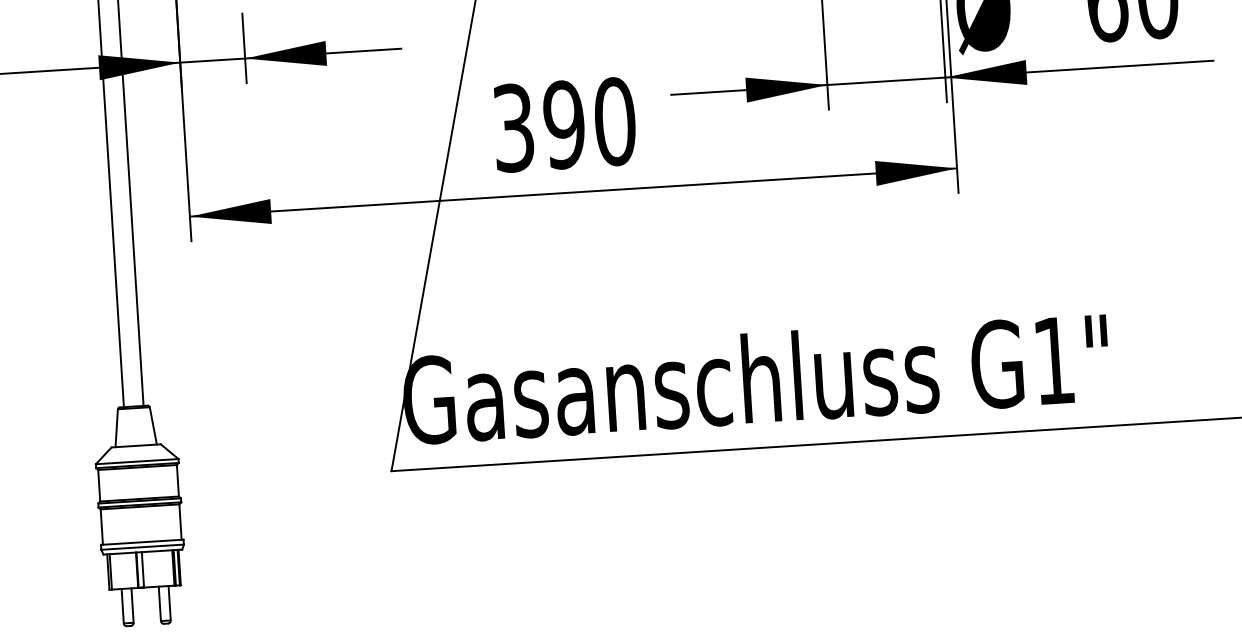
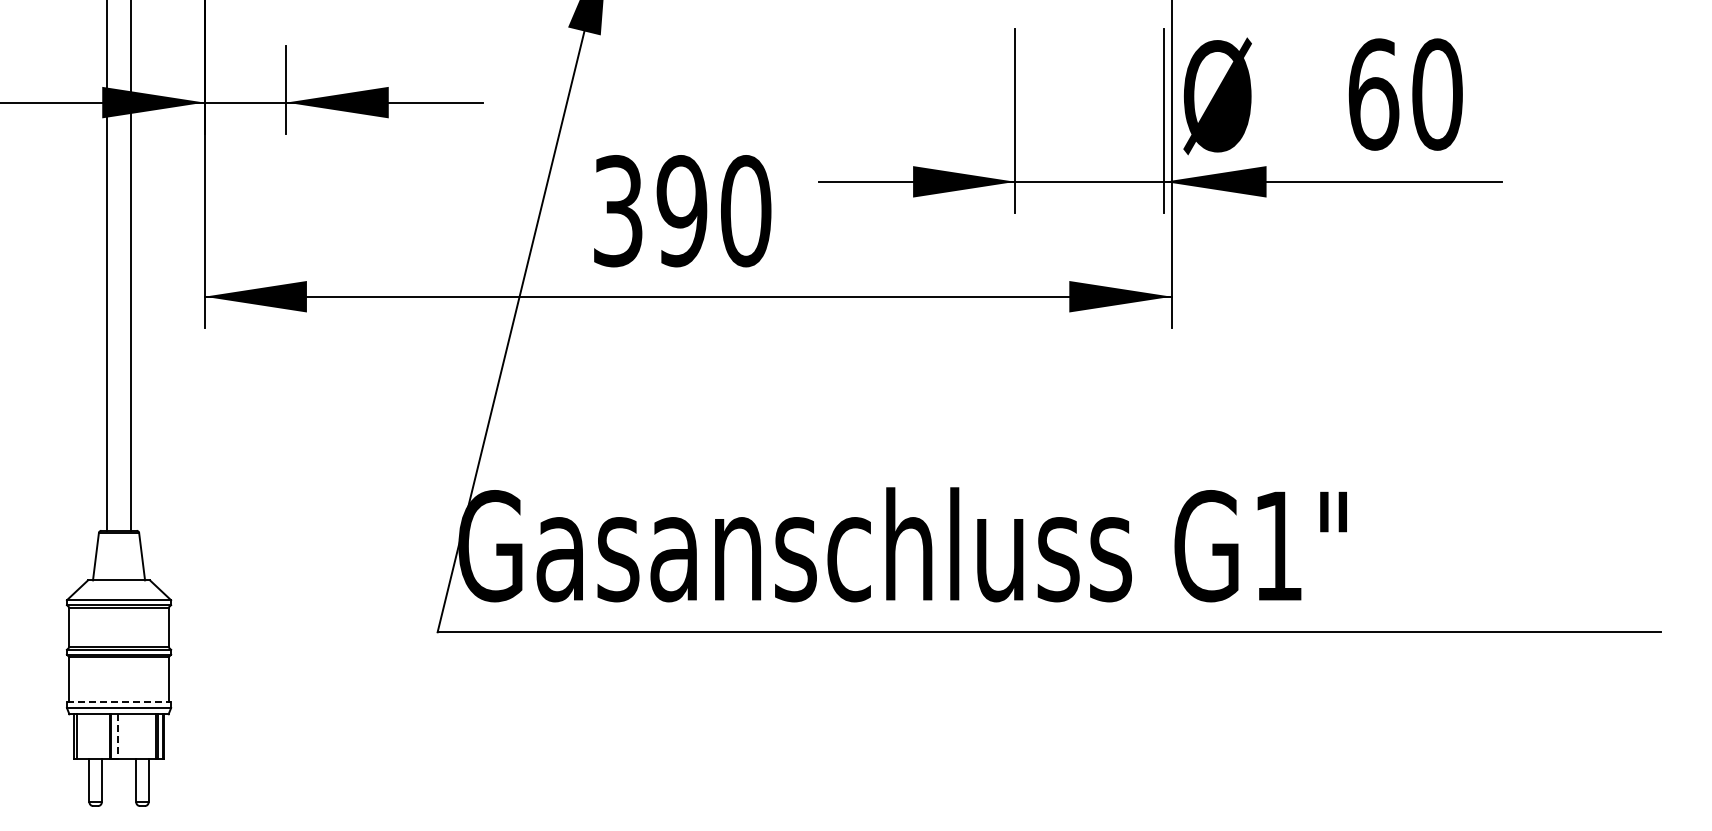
line: (142, 541) -> (119, 701), solid -> dashed
line: (142, 570) -> (117, 737), solid -> dashed

